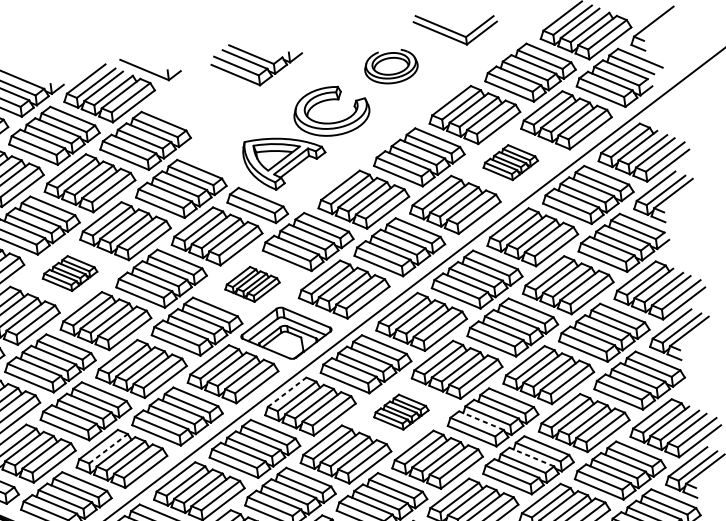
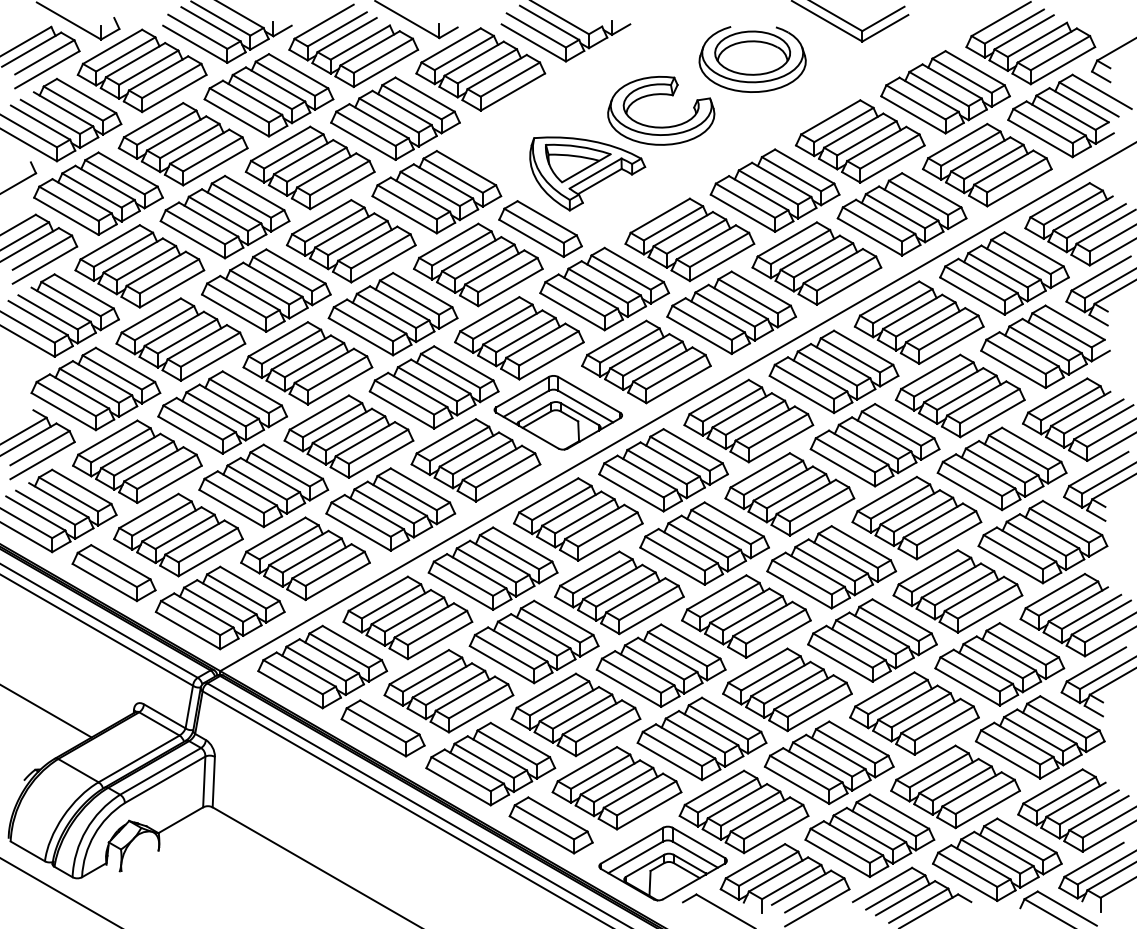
part: (391, 67) -> (752, 59), size x1.43
part: (200, 98) -> (480, 69), added
part: (510, 162) -> (901, 214), size x1.67
part: (69, 273) -> (266, 290), size x1.67
part: (252, 284) -> (519, 338), size x1.67
line: (287, 392) -> (549, 495), dashed -> solid
part: (401, 412) -> (704, 543), size x1.67
line: (480, 420) -> (814, 569), dashed -> solid
line: (108, 448) -> (289, 542), dashed -> solid
line: (531, 456) -> (878, 629), dashed -> solid

